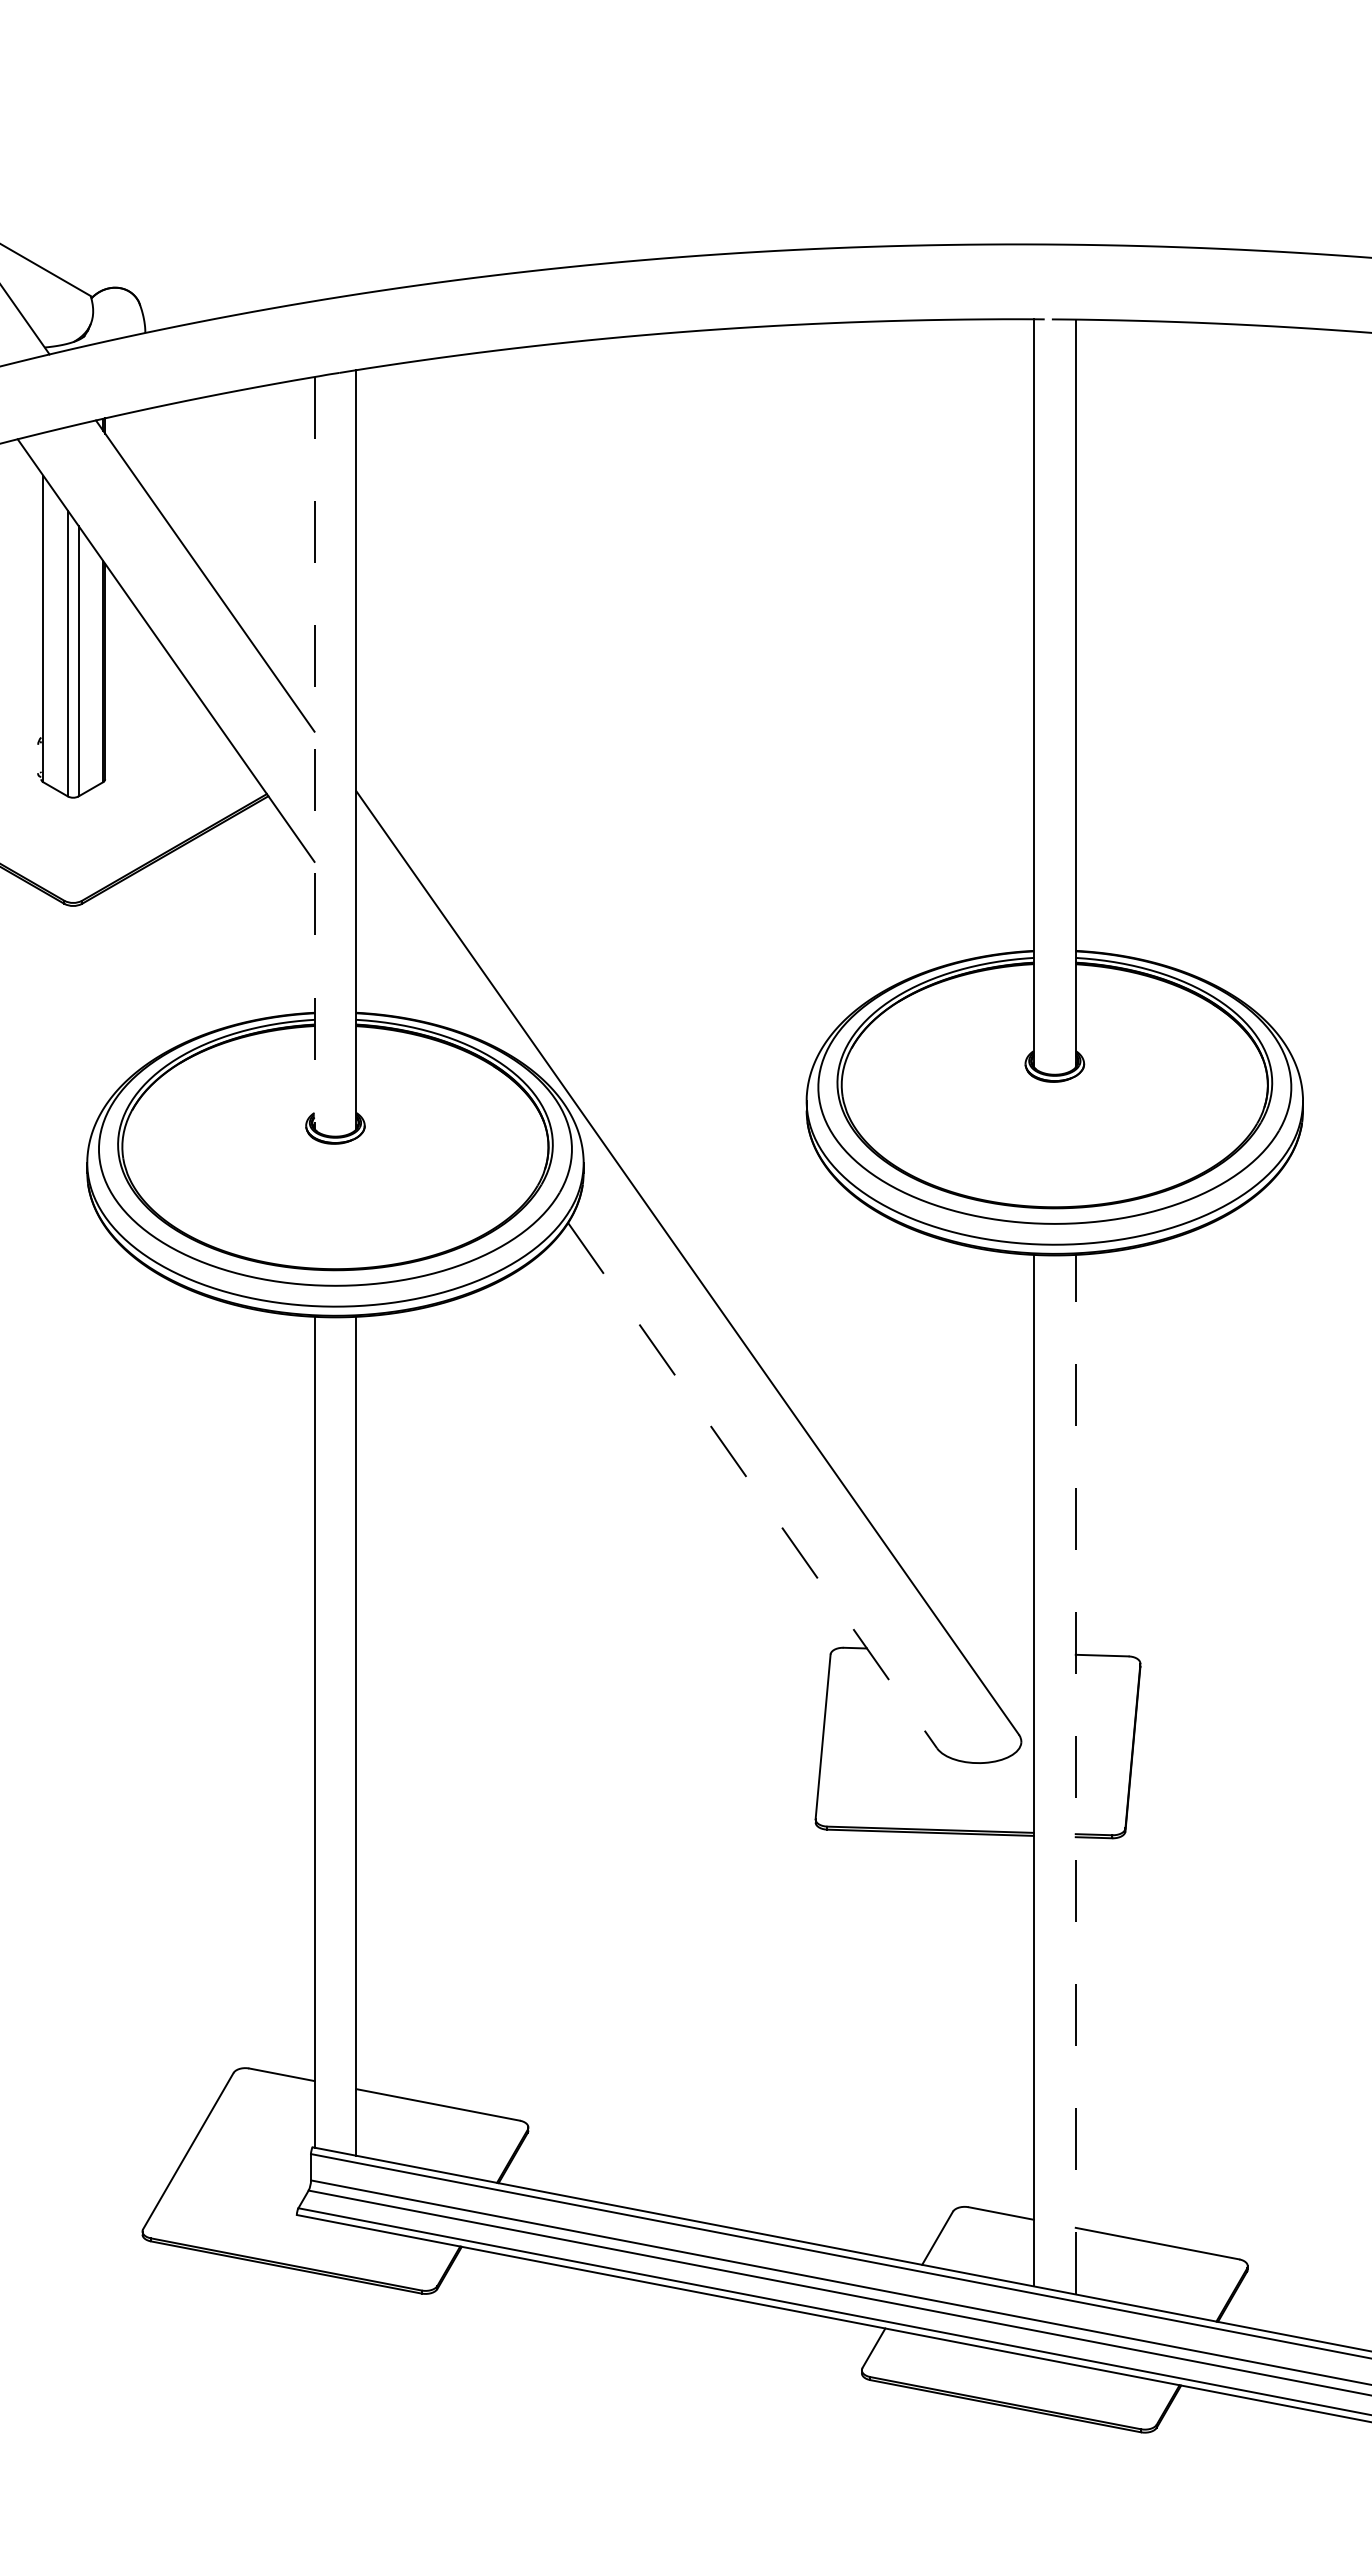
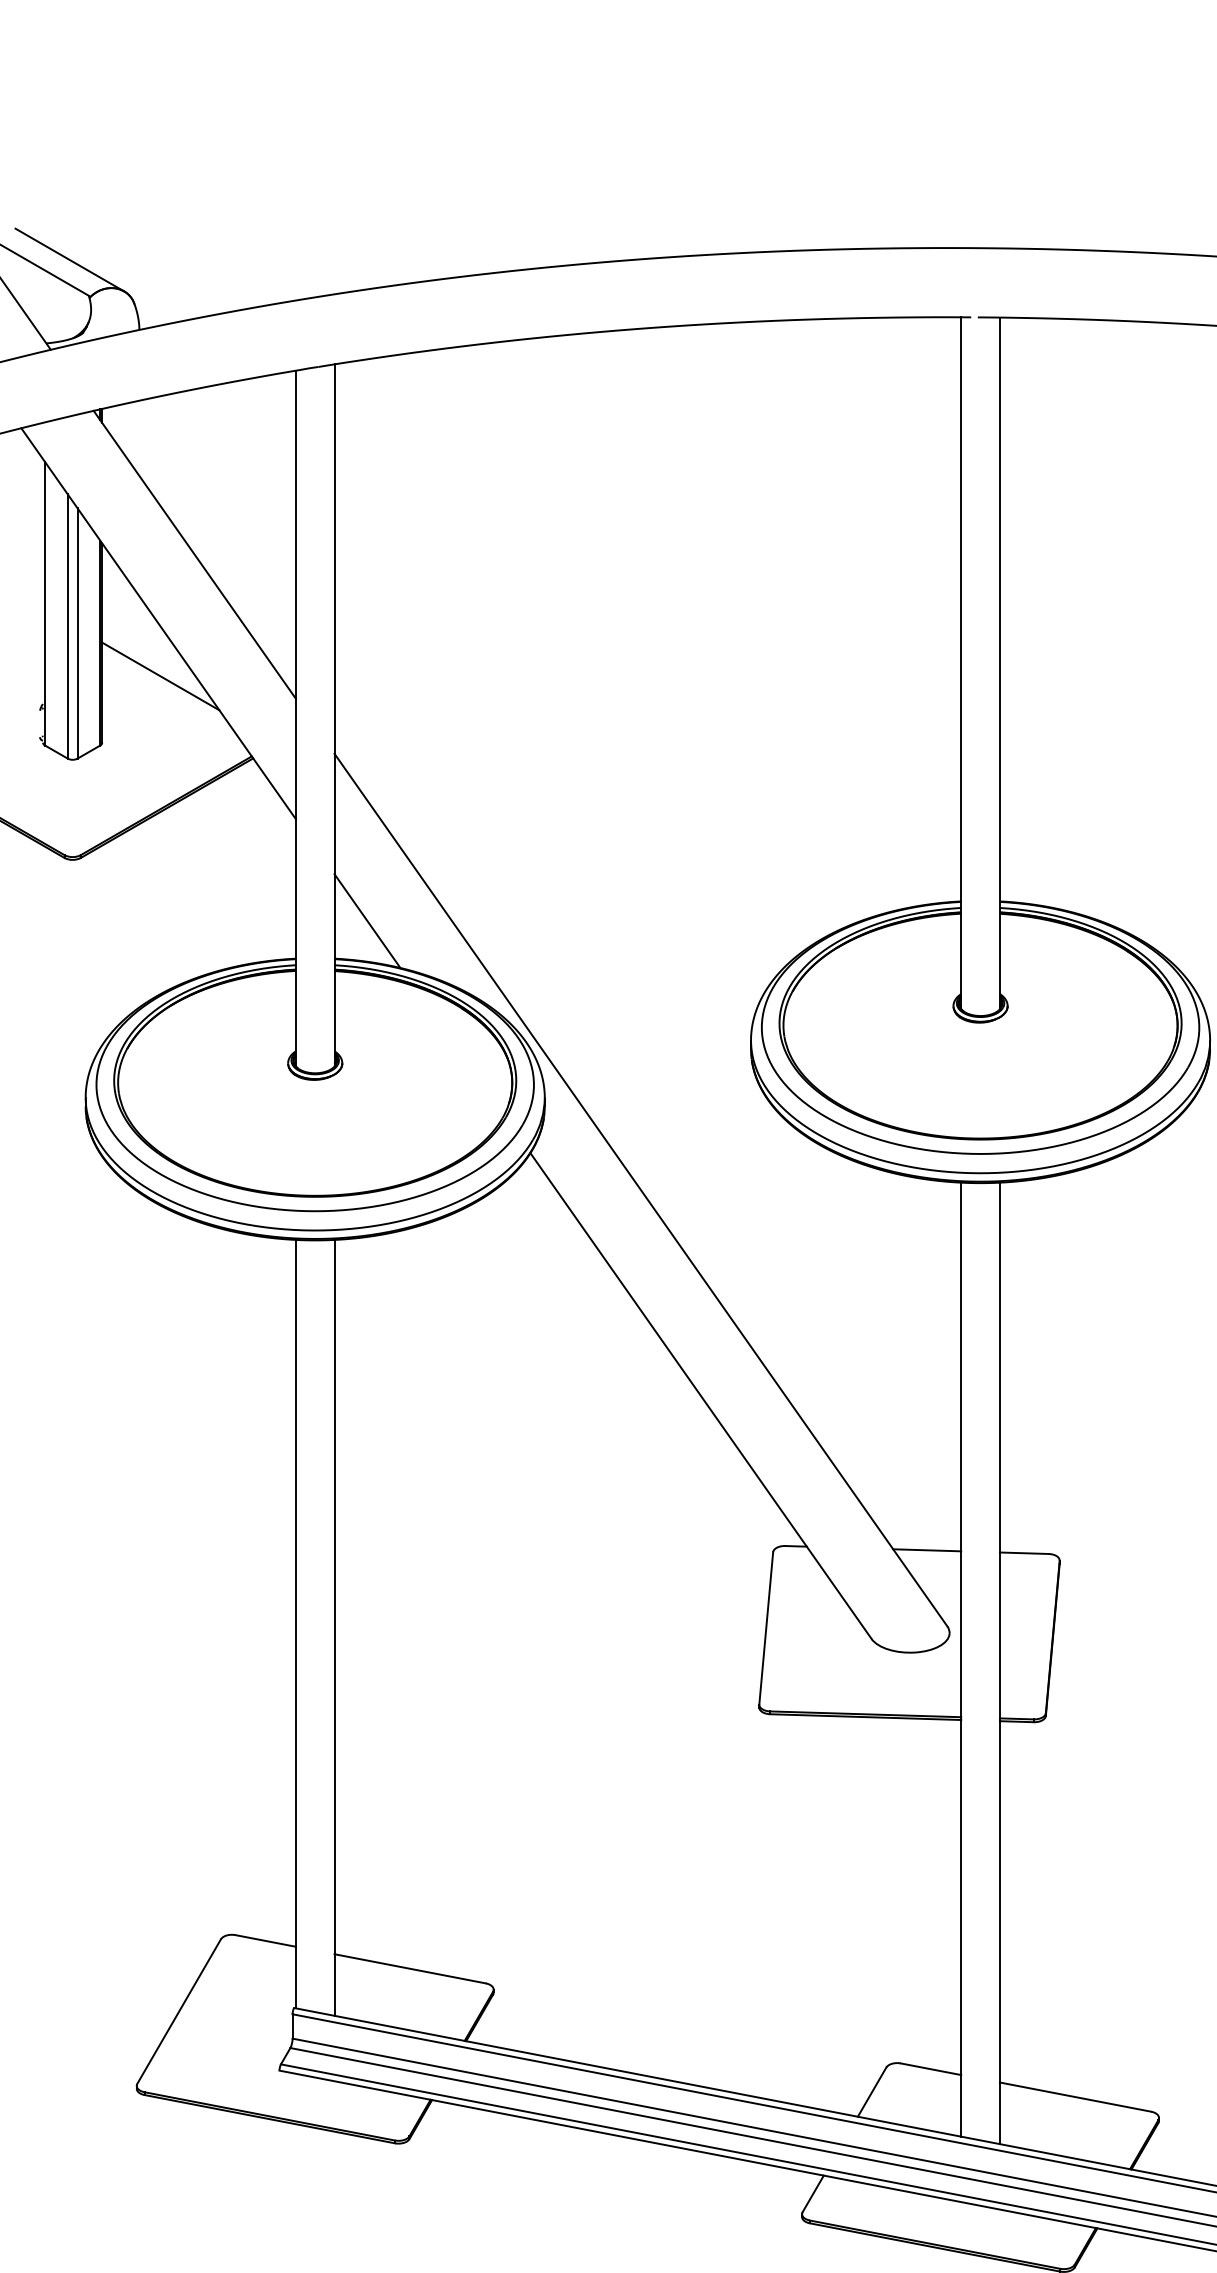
line: (69, 257) -> (69, 260), added
line: (168, 707) -> (160, 676), added
line: (314, 753) -> (295, 718), dashed -> solid
line: (391, 971) -> (367, 920), added
line: (752, 1486) -> (700, 1396), dashed -> solid
line: (996, 1652) -> (926, 1550), added
line: (1075, 1774) -> (999, 1663), dashed -> solid

